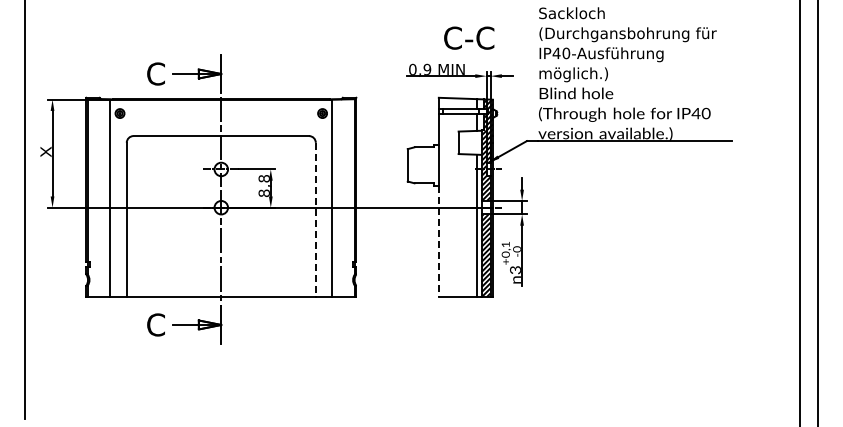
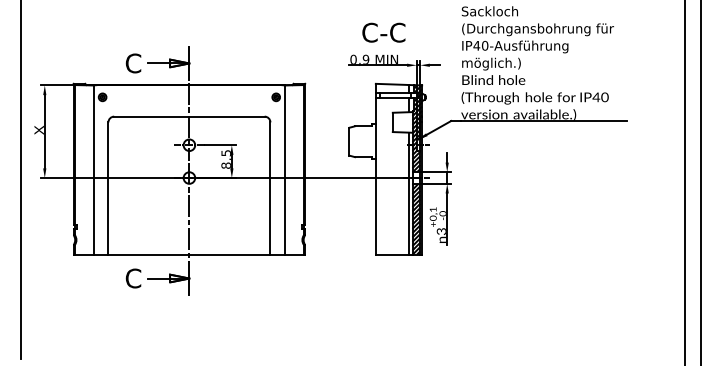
text: (469, 37) -> (384, 32), moved
text: (263, 178) -> (225, 153), 8,8 -> 8,5
line: (315, 220) -> (270, 188), dashed -> solid
line: (438, 242) -> (375, 207), dashed -> solid

